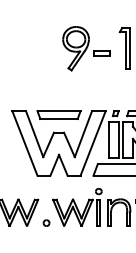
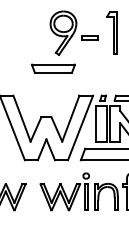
part: (58, 114) -> (52, 68), moved
part: (46, 222) -> (33, 207), removed

